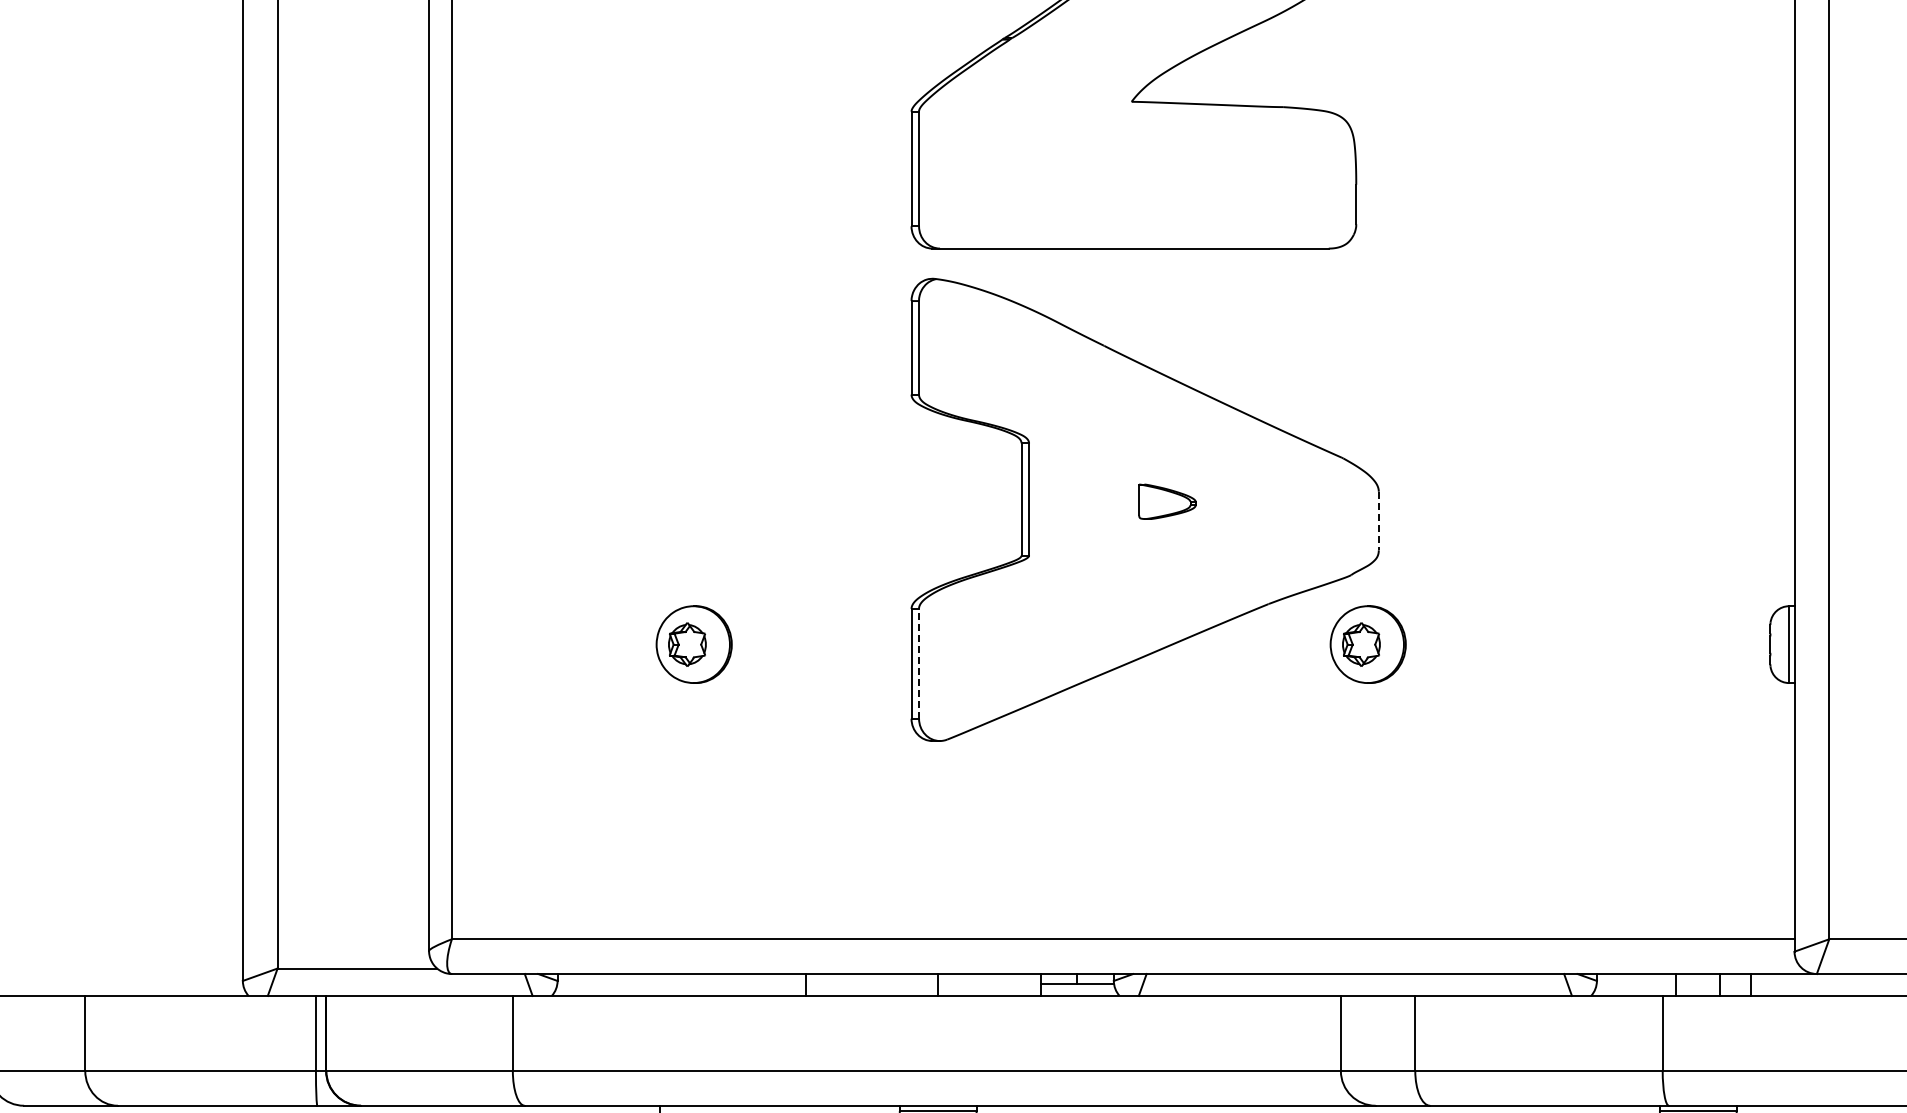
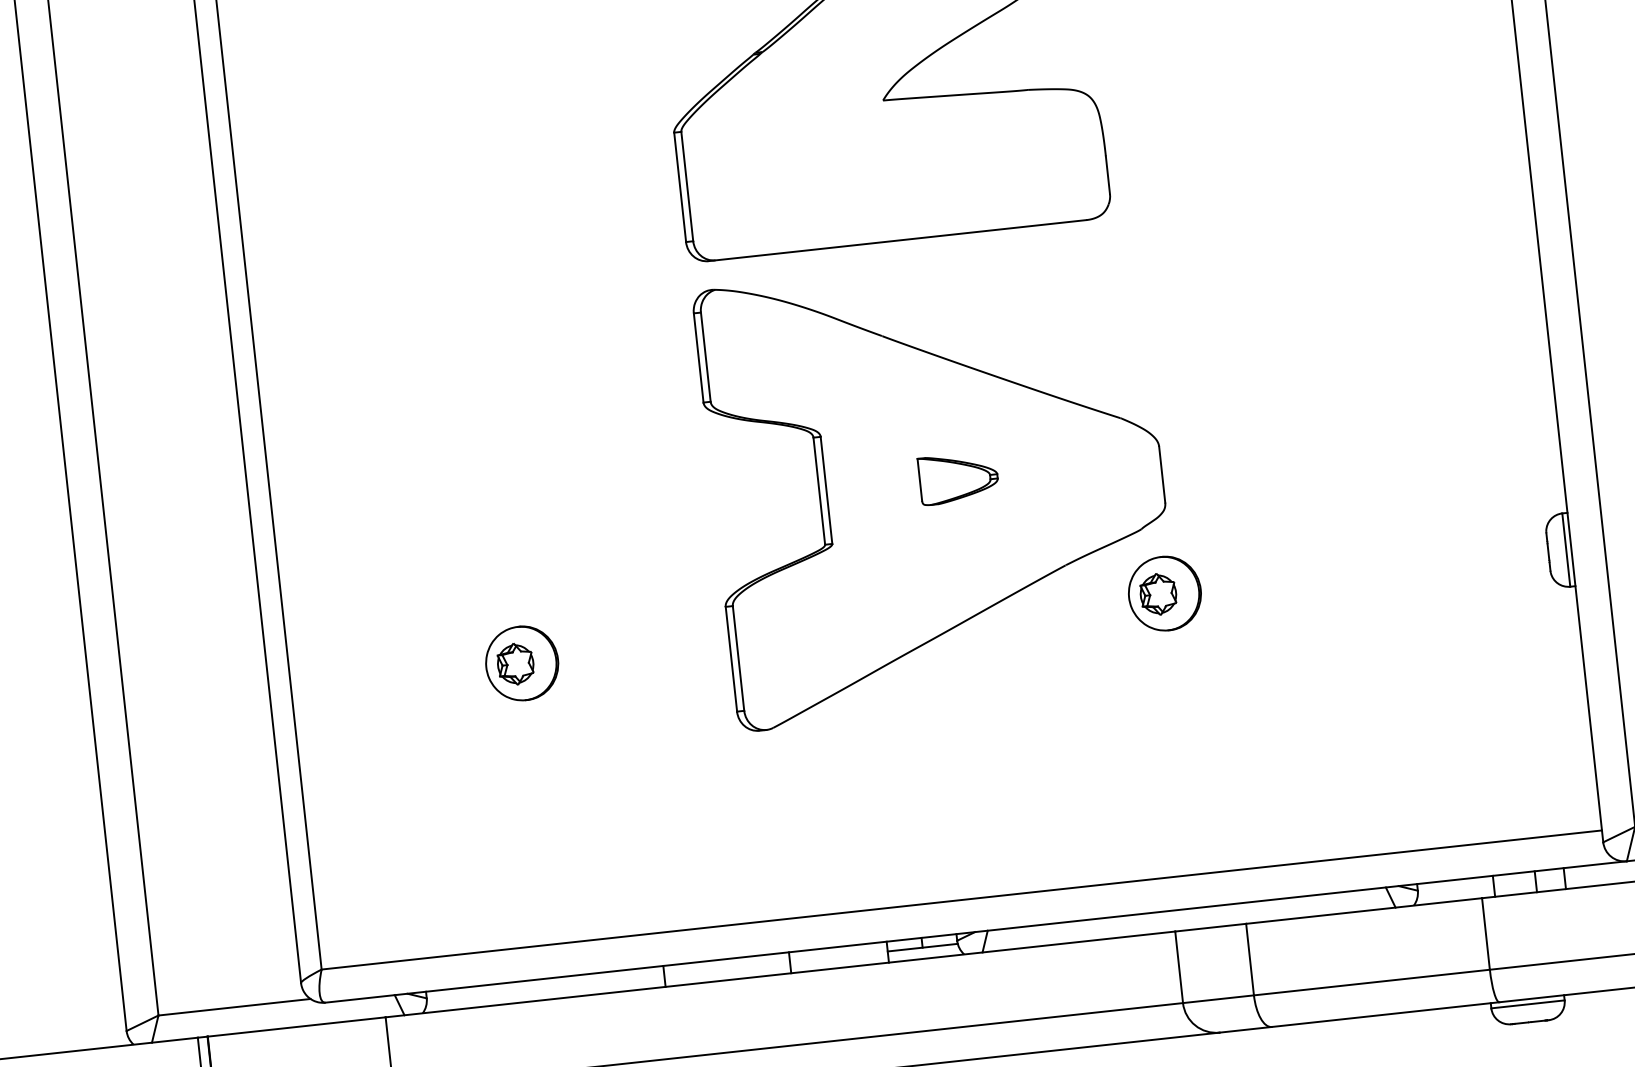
part: (1167, 501) -> (958, 477), size x1.43
line: (1378, 521) -> (1161, 475), dashed -> solid
line: (919, 663) -> (738, 658), dashed -> solid

